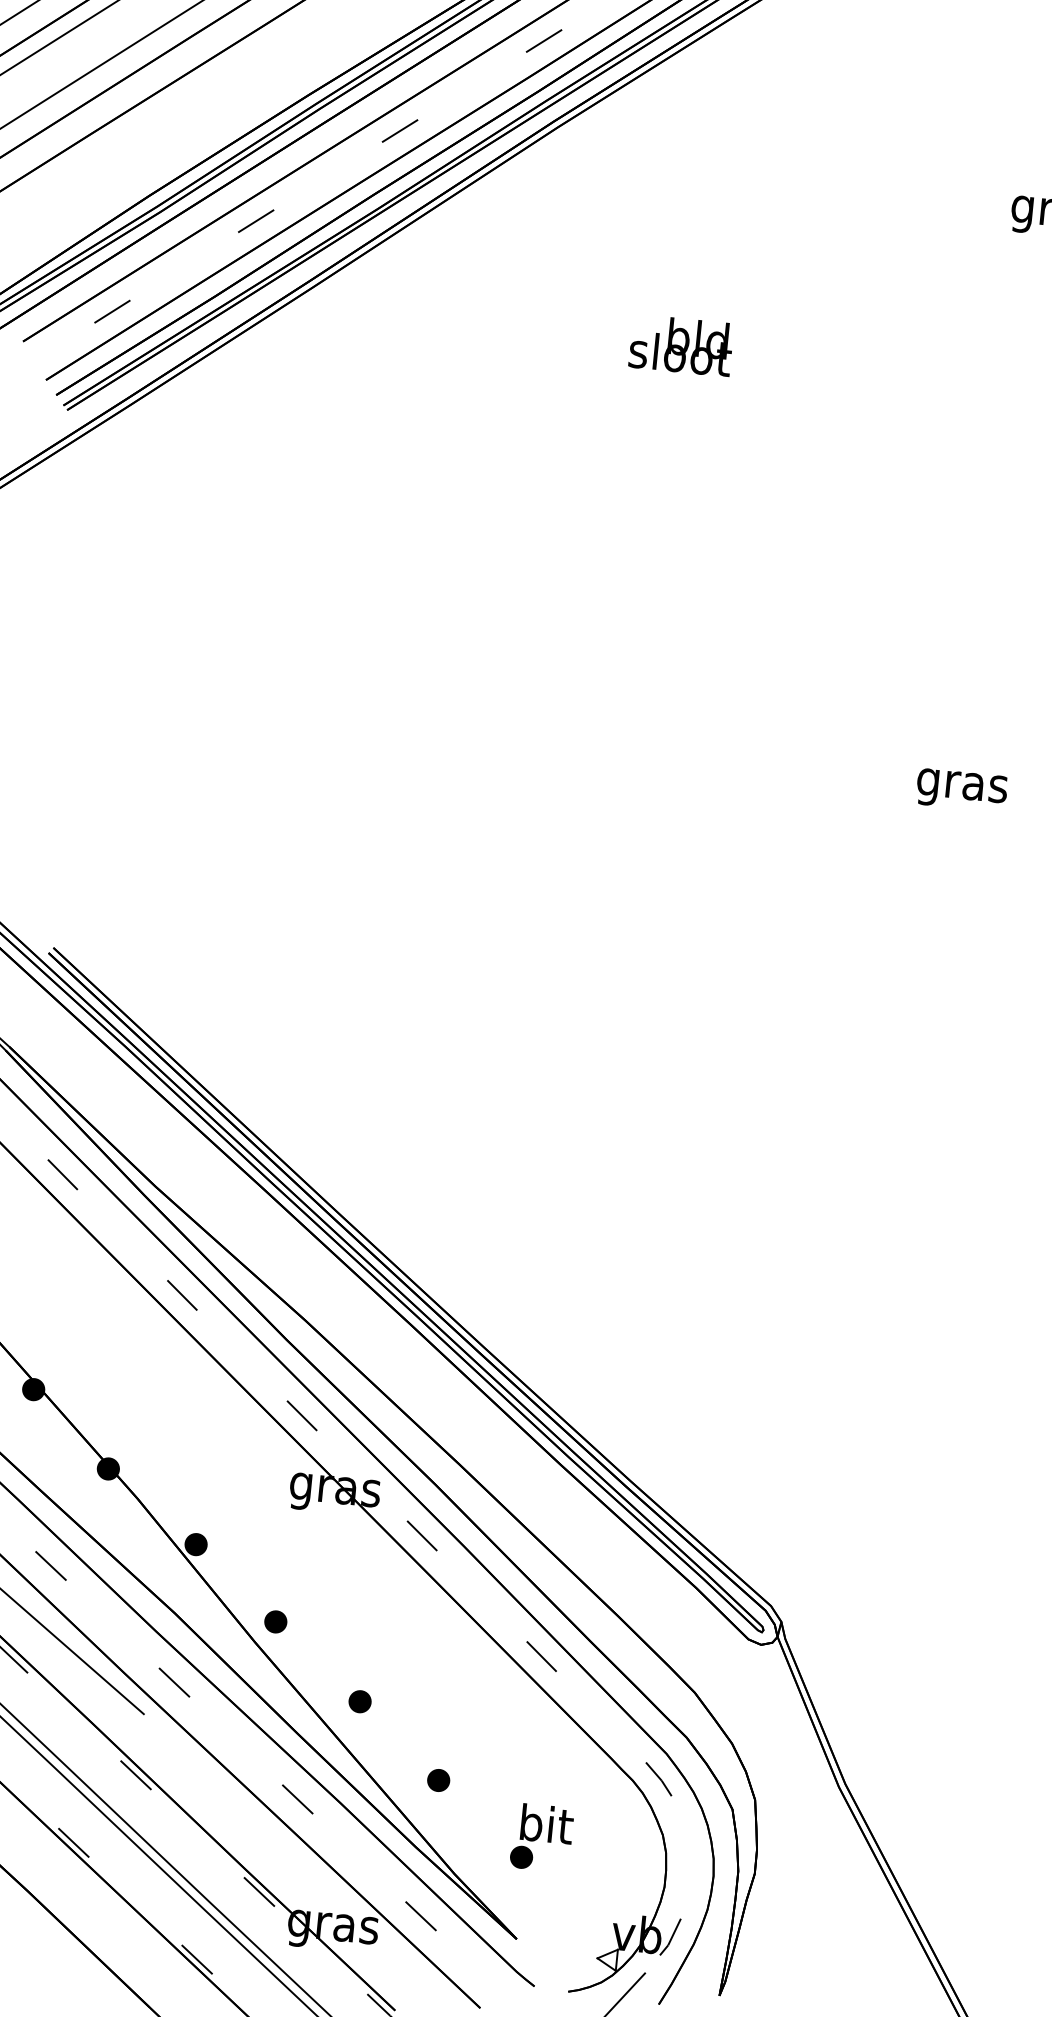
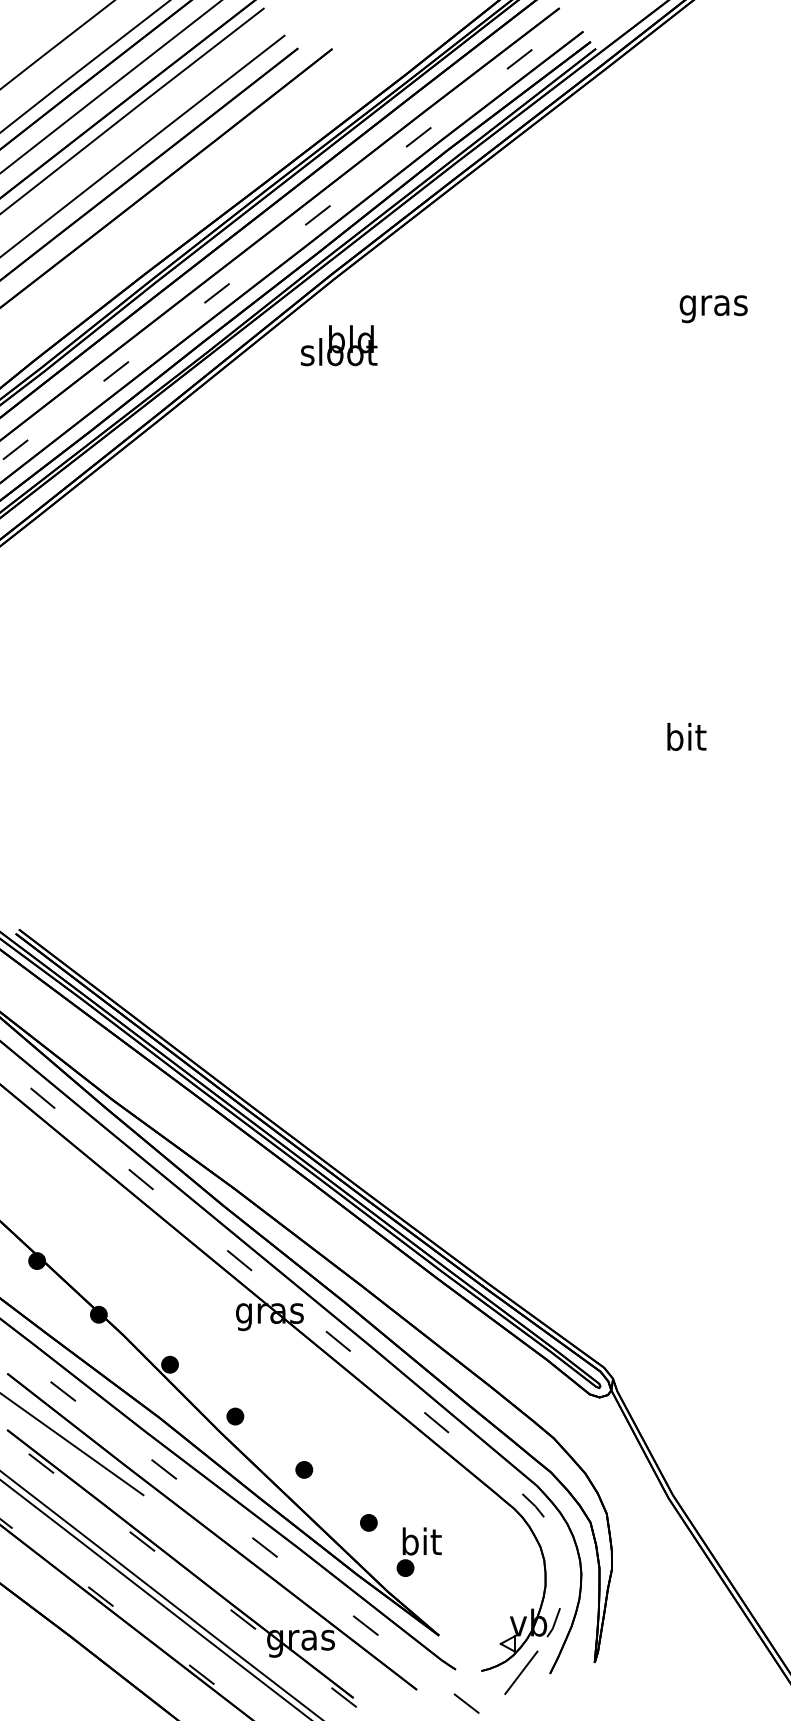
text: (681, 345) -> (339, 345), moved
text: (961, 785) -> (685, 740), gras -> bit
part: (540, 1837) -> (418, 1551), moved

